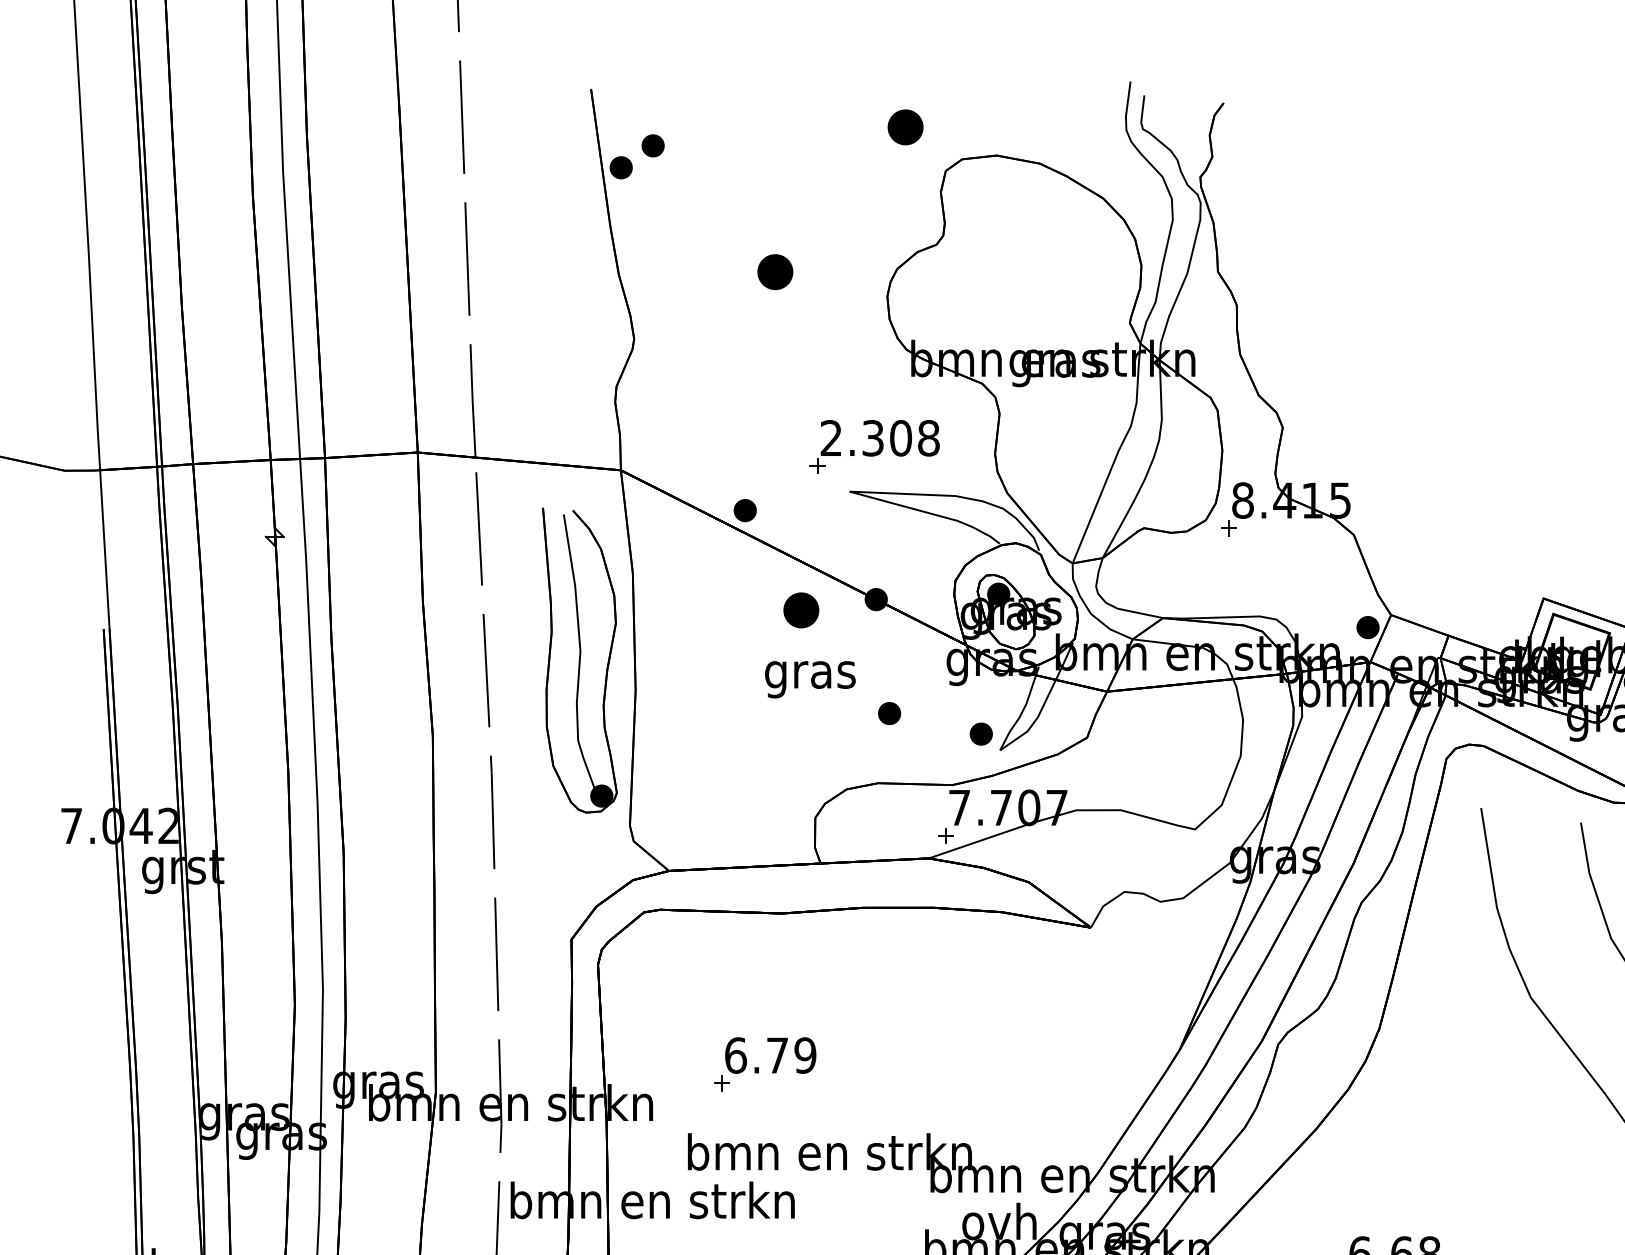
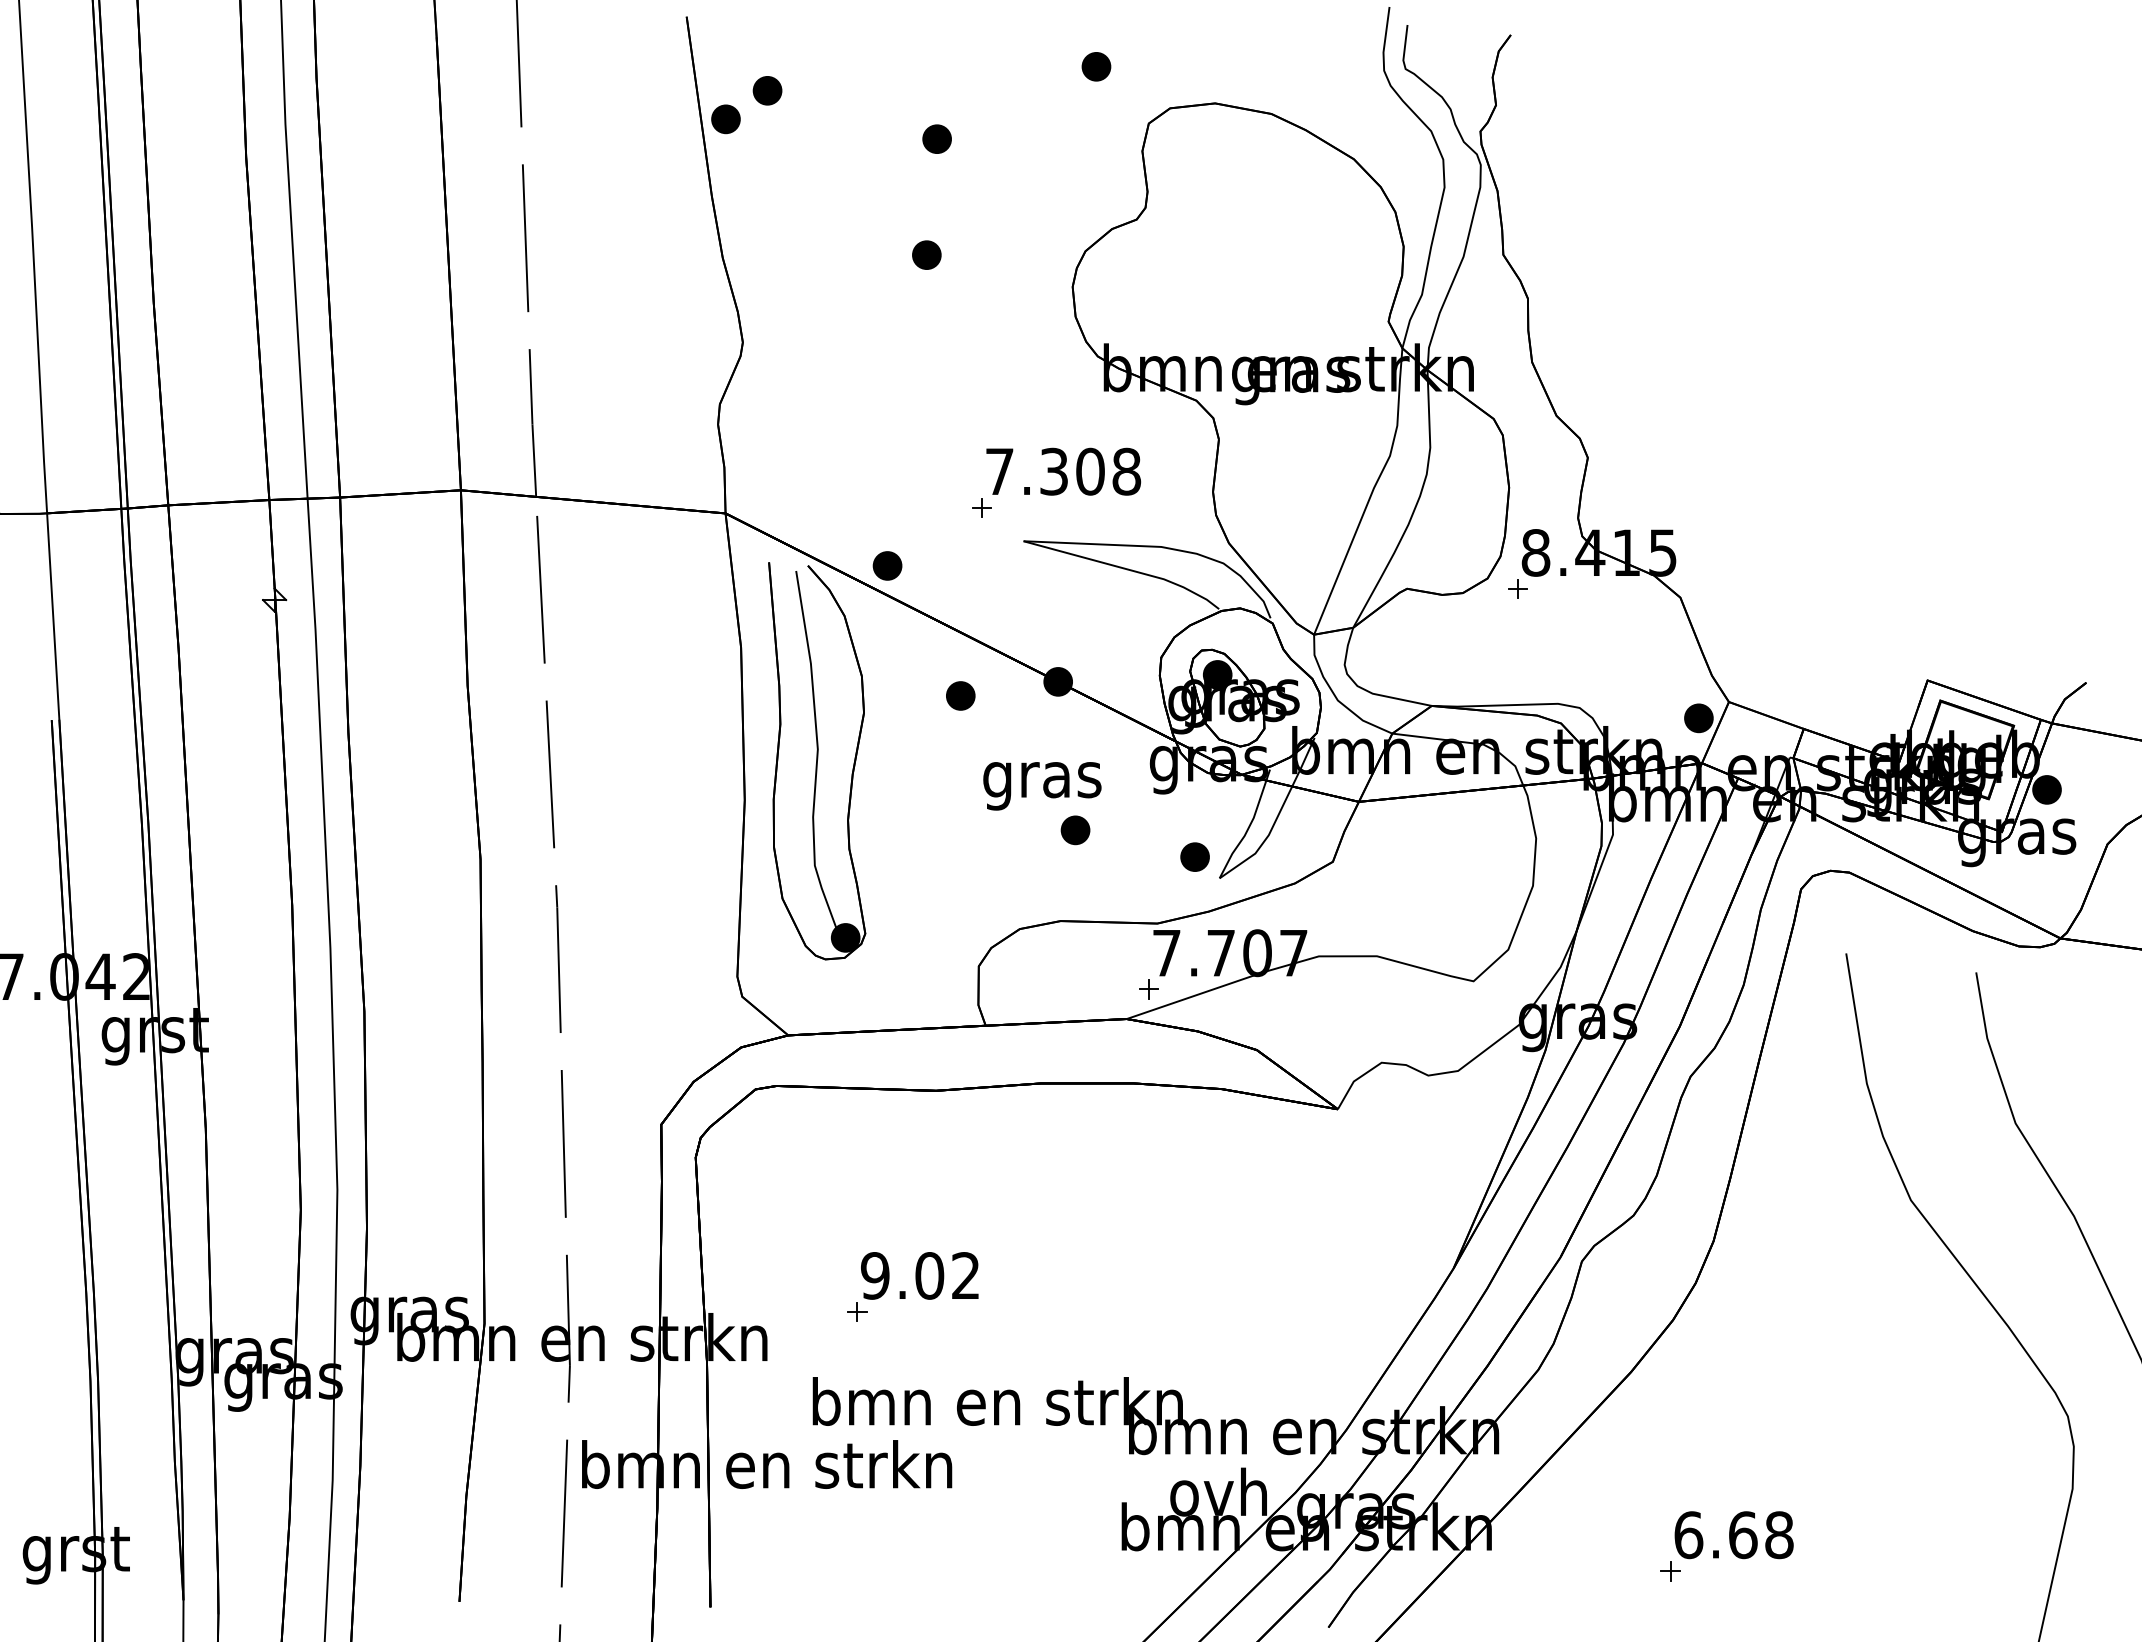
part: (905, 127) -> (1096, 66), size x0.62
part: (782, 182) -> (936, 138), added
part: (775, 271) -> (926, 254), size x0.62
text: (831, 437) -> (999, 470), 2.308 -> 7.308
part: (801, 610) -> (960, 695), size x0.62
part: (580, 660) -> (817, 761), moved
text: (810, 679) -> (1042, 786), moved
text: (770, 1055) -> (920, 1275), 6.79 -> 9.02

